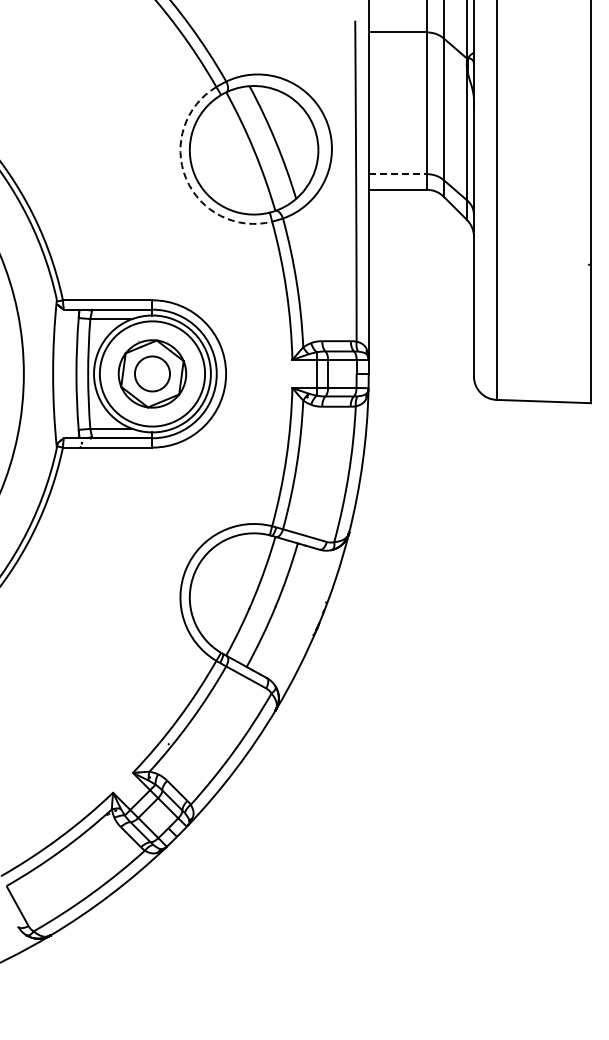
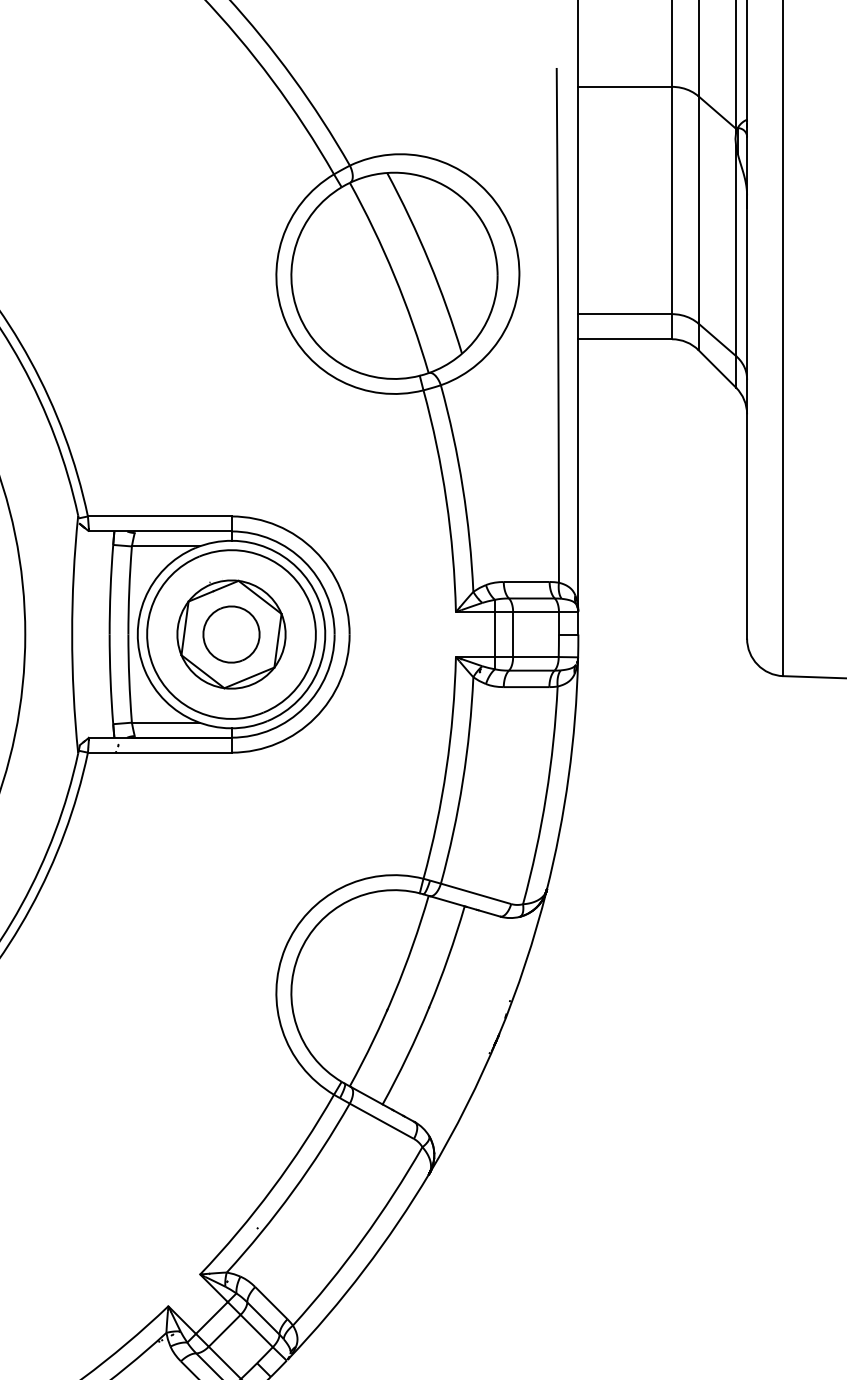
line: (398, 174) -> (626, 314), dashed -> solid
arc: (186, 178) -> (286, 321), dashed -> solid

